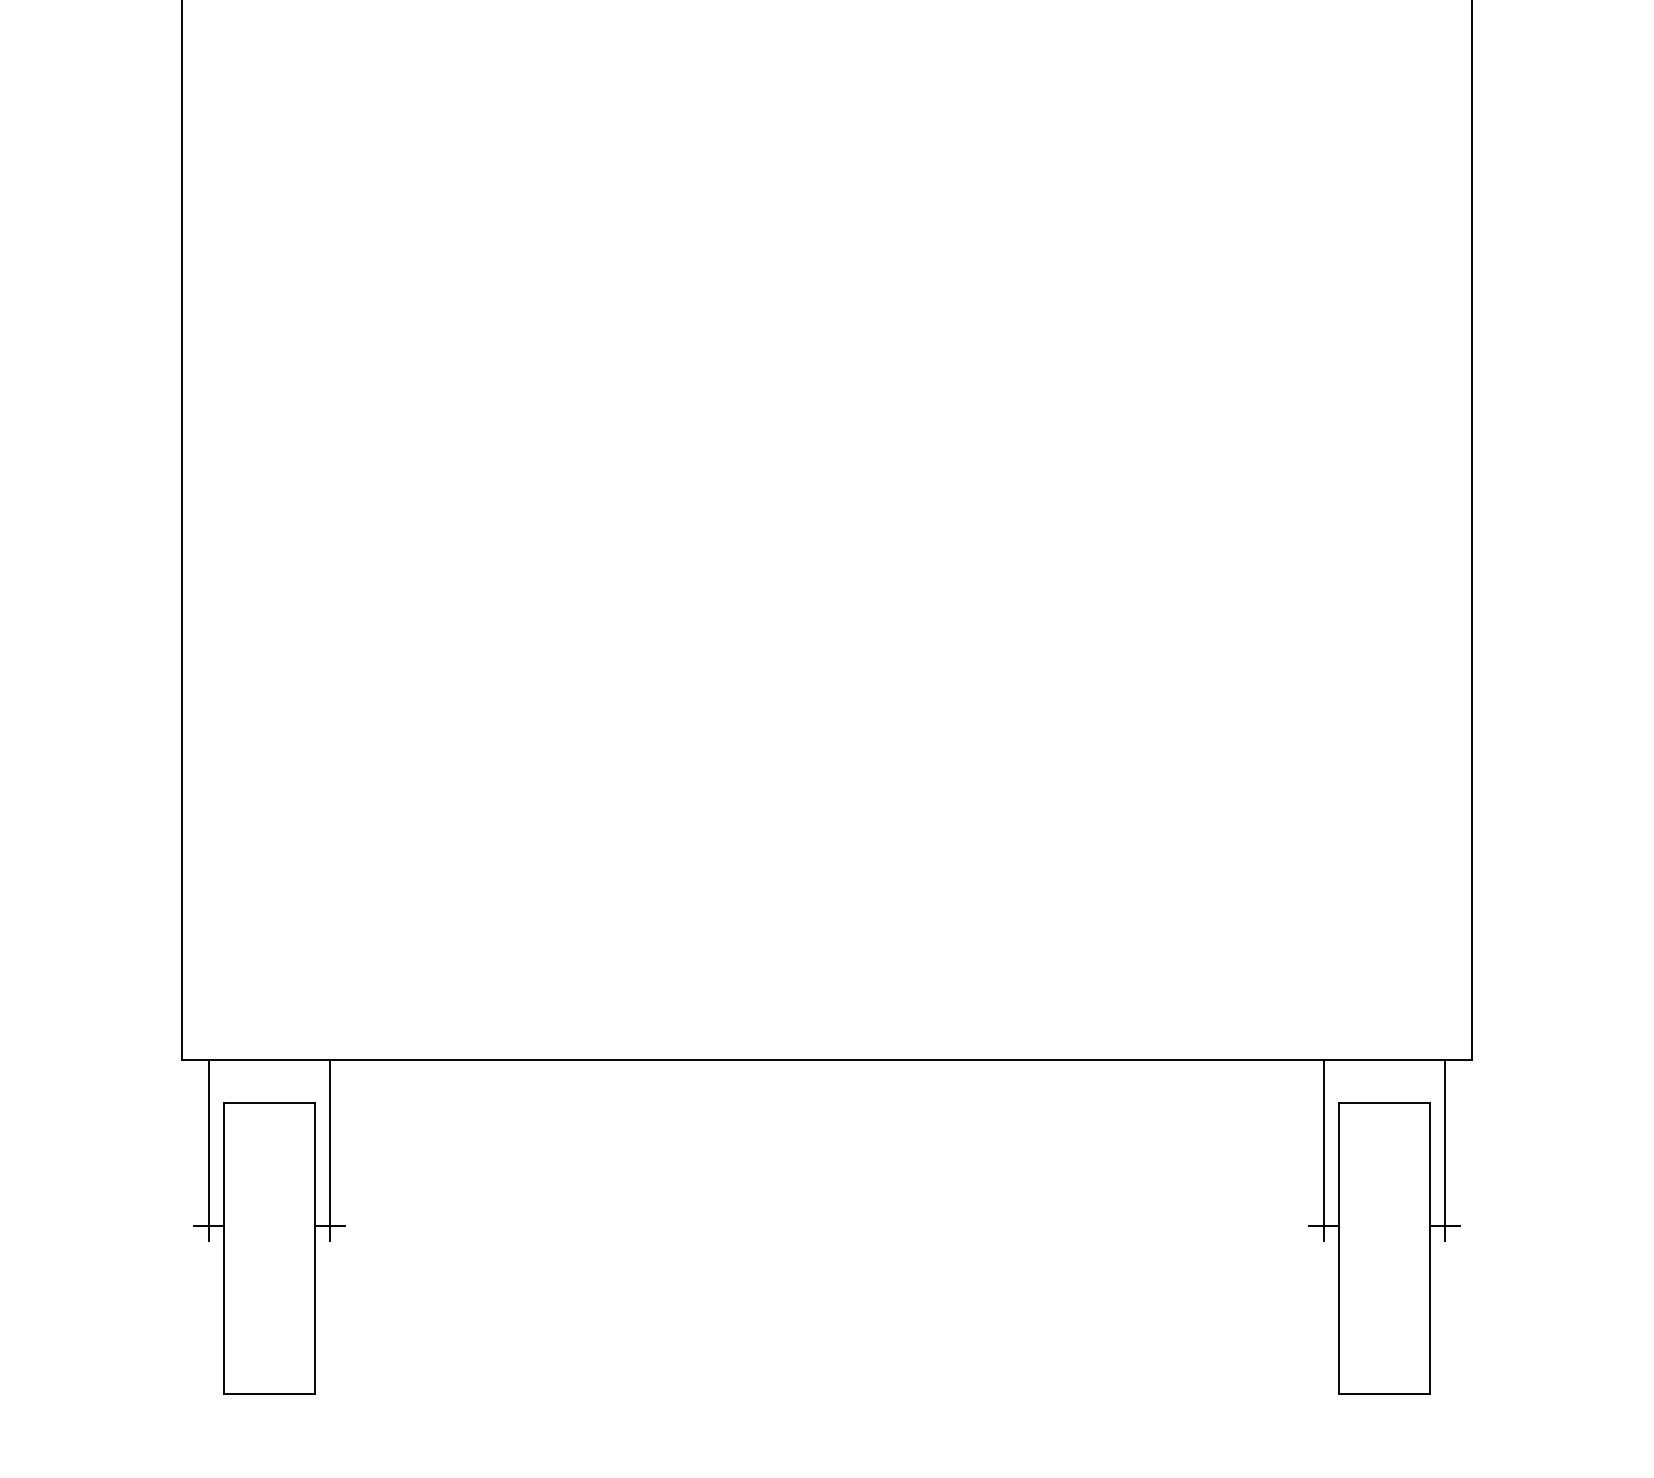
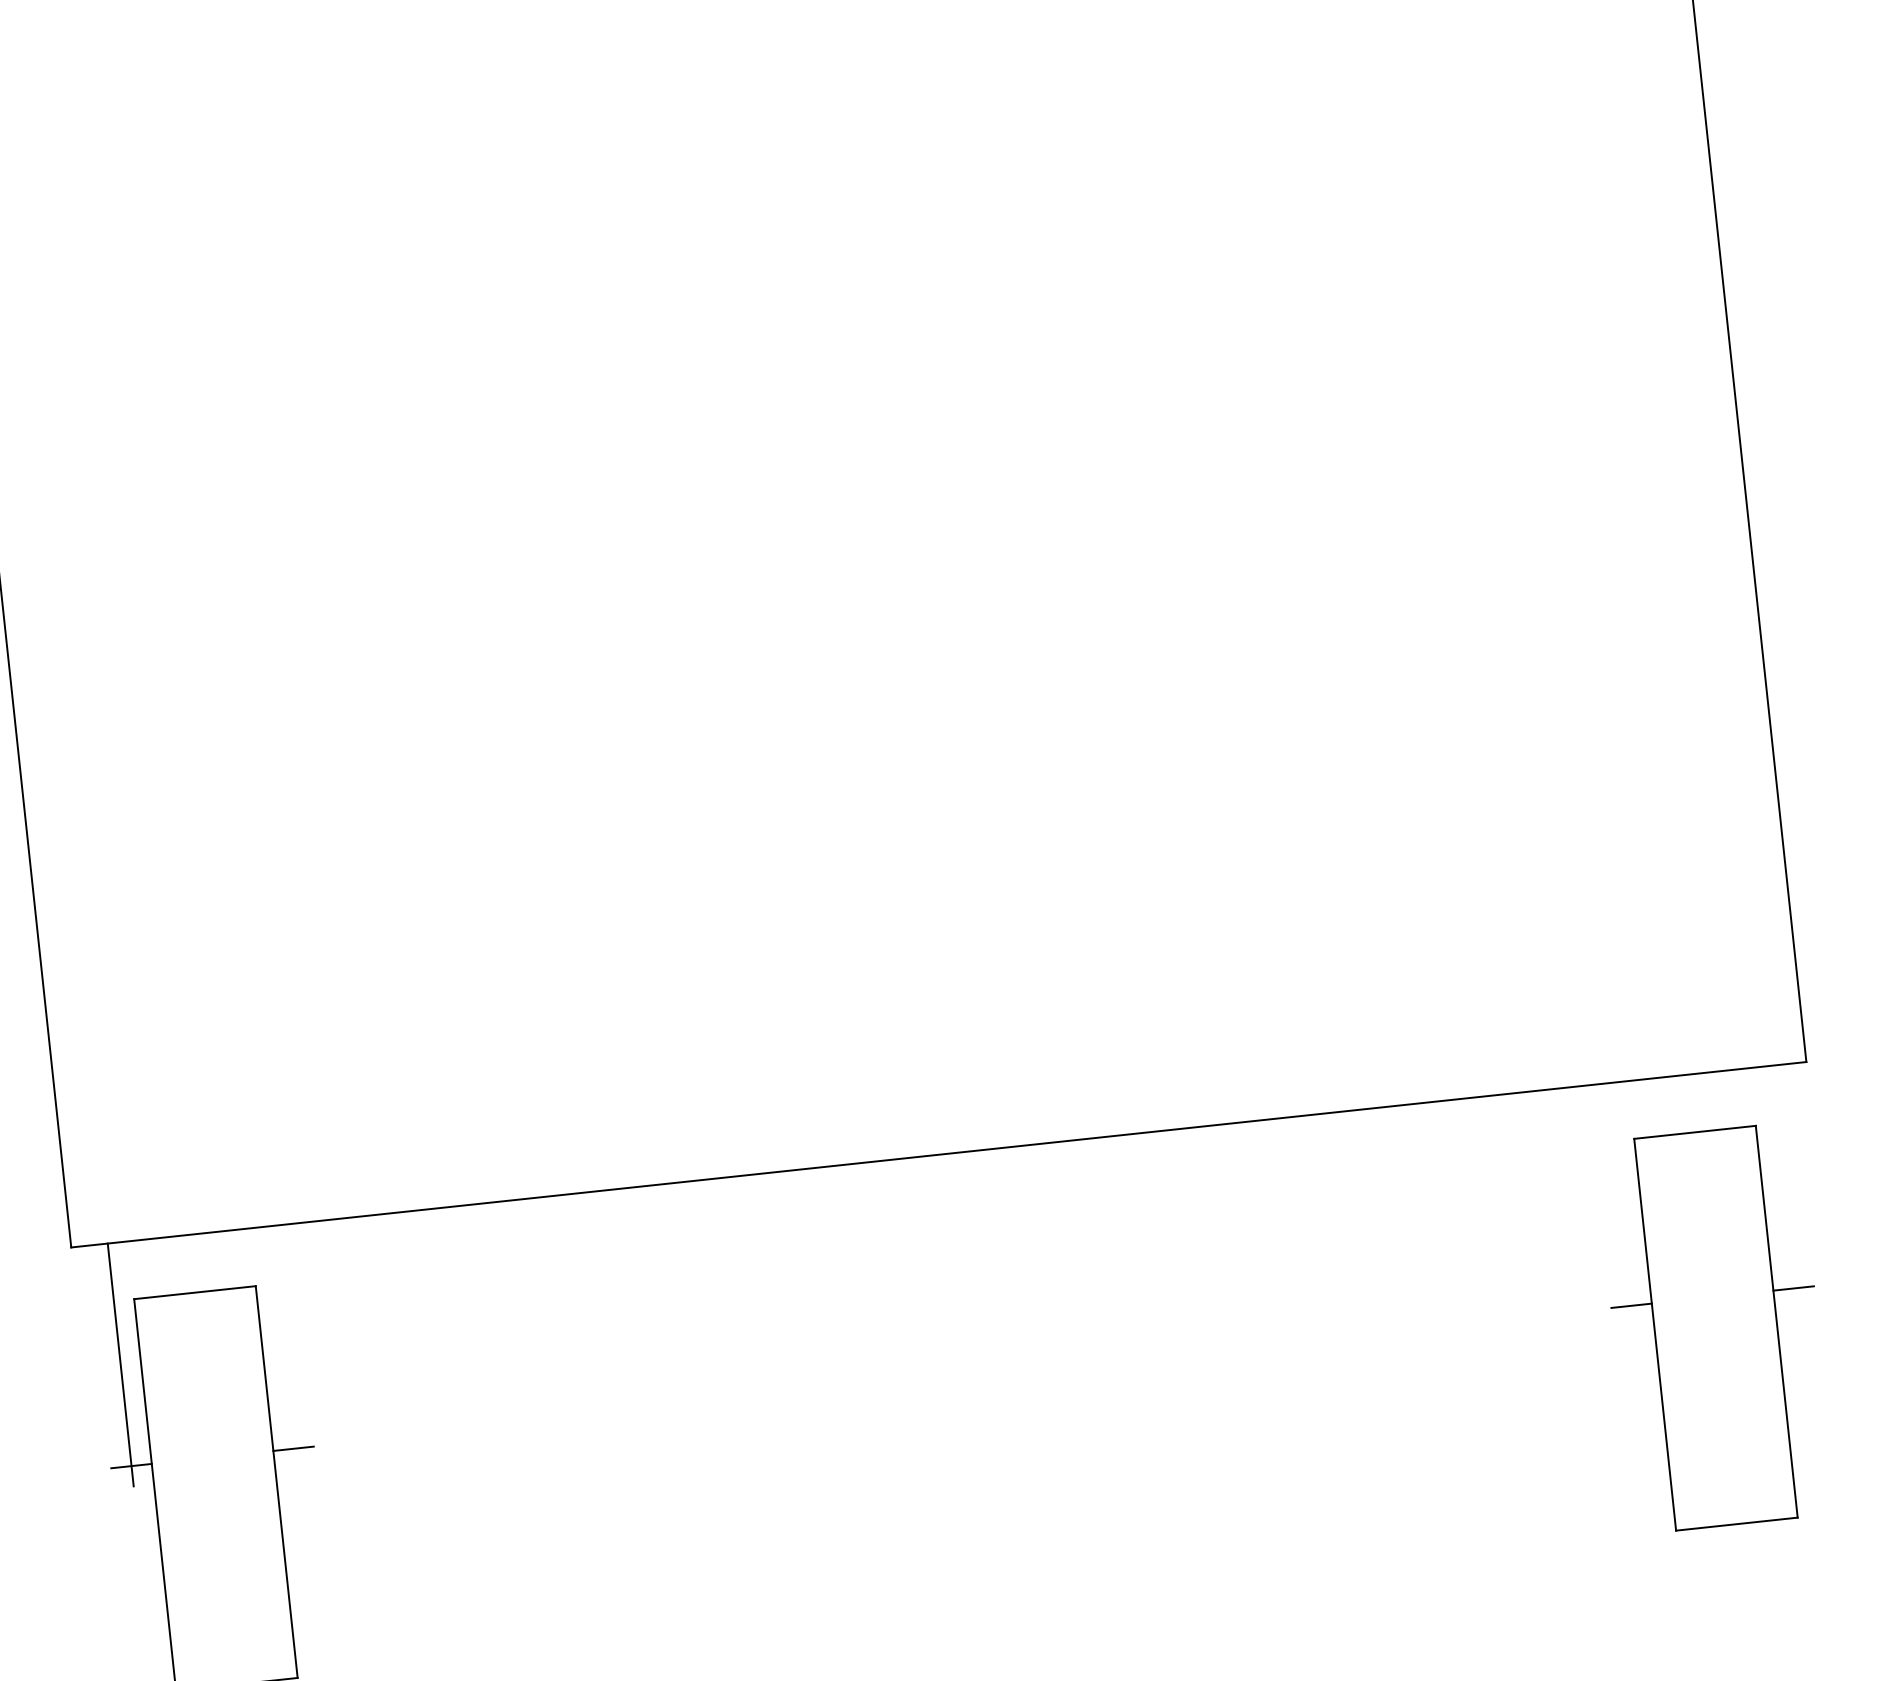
line: (329, 1150) -> (282, 1347), removed
line: (1324, 1150) -> (1621, 1204), removed
line: (1444, 1150) -> (1782, 1187), removed

